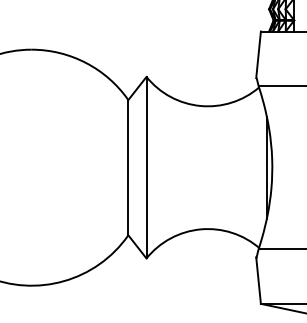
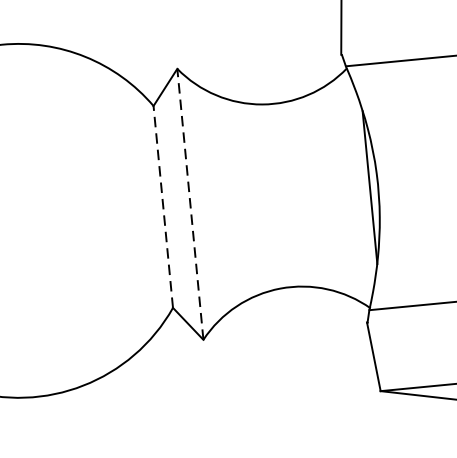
line: (128, 167) -> (163, 206), solid -> dashed
line: (146, 167) -> (190, 204), solid -> dashed

